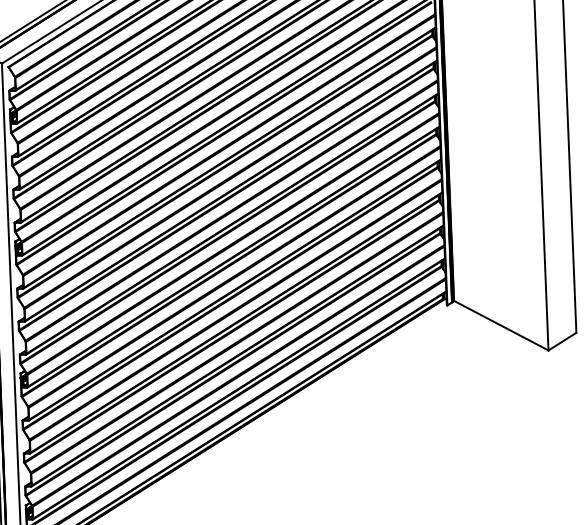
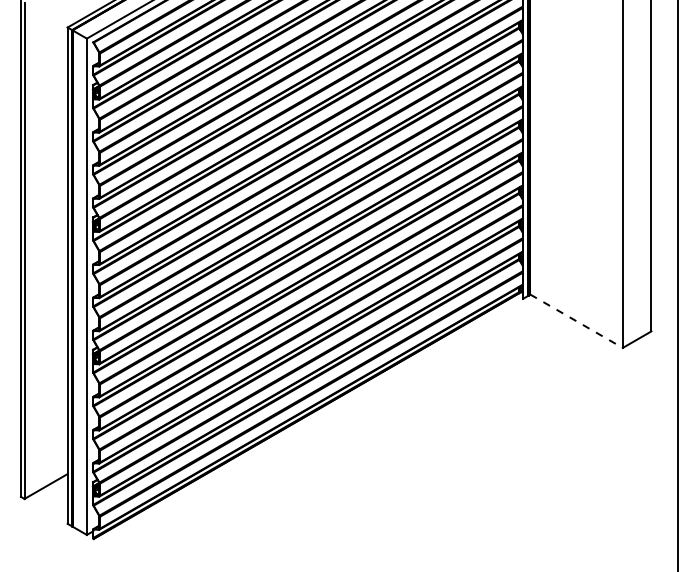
line: (501, 325) -> (576, 321), solid -> dashed

